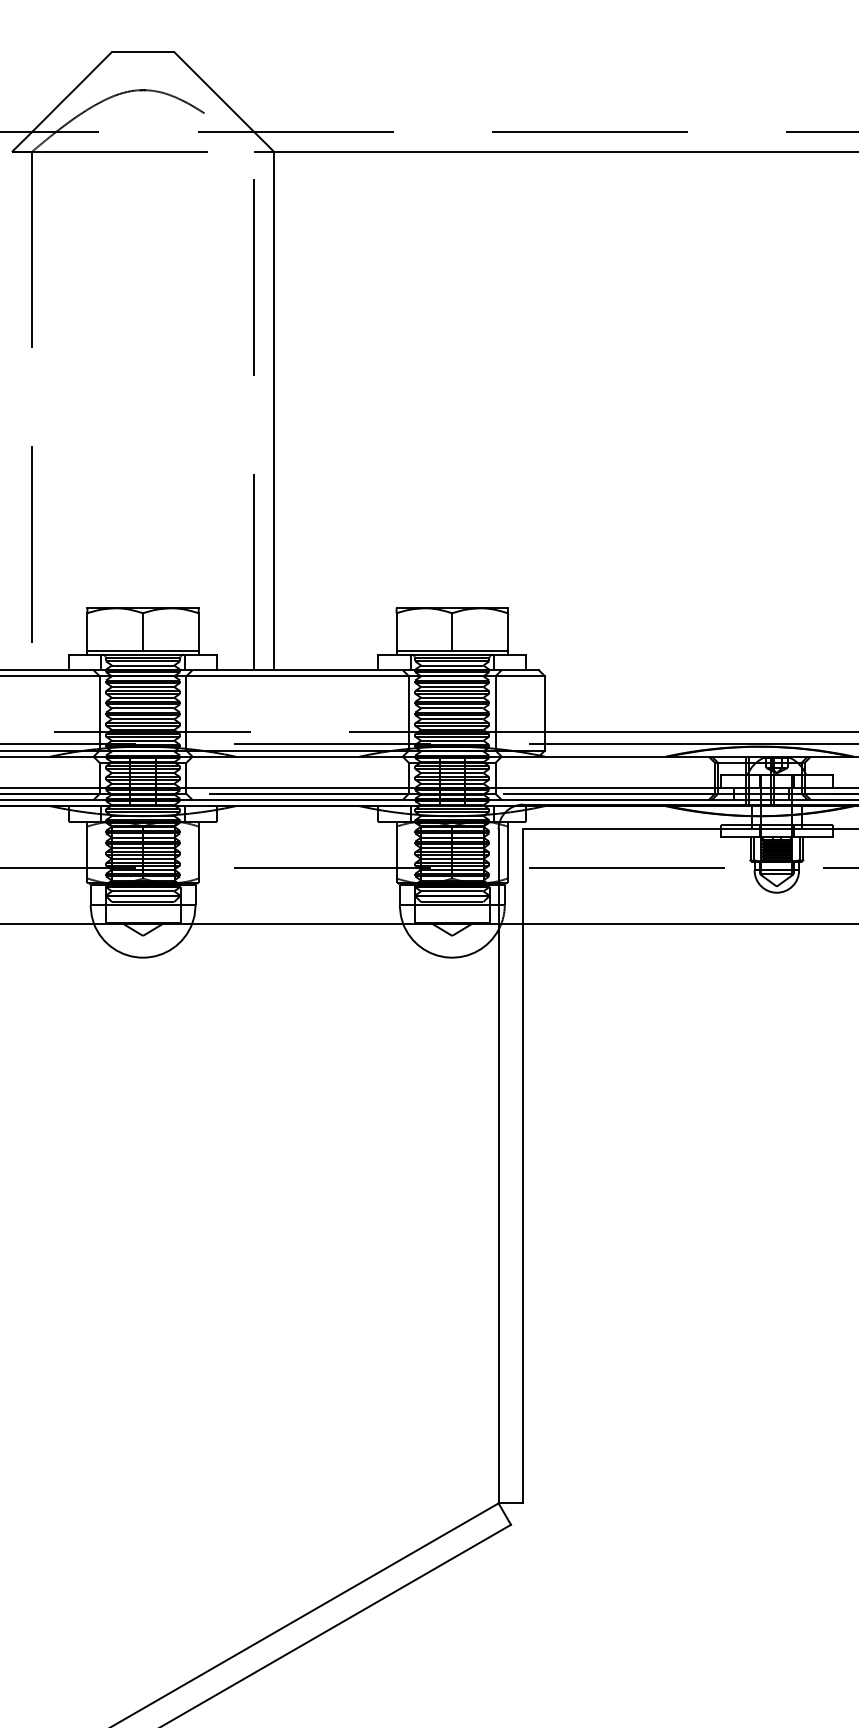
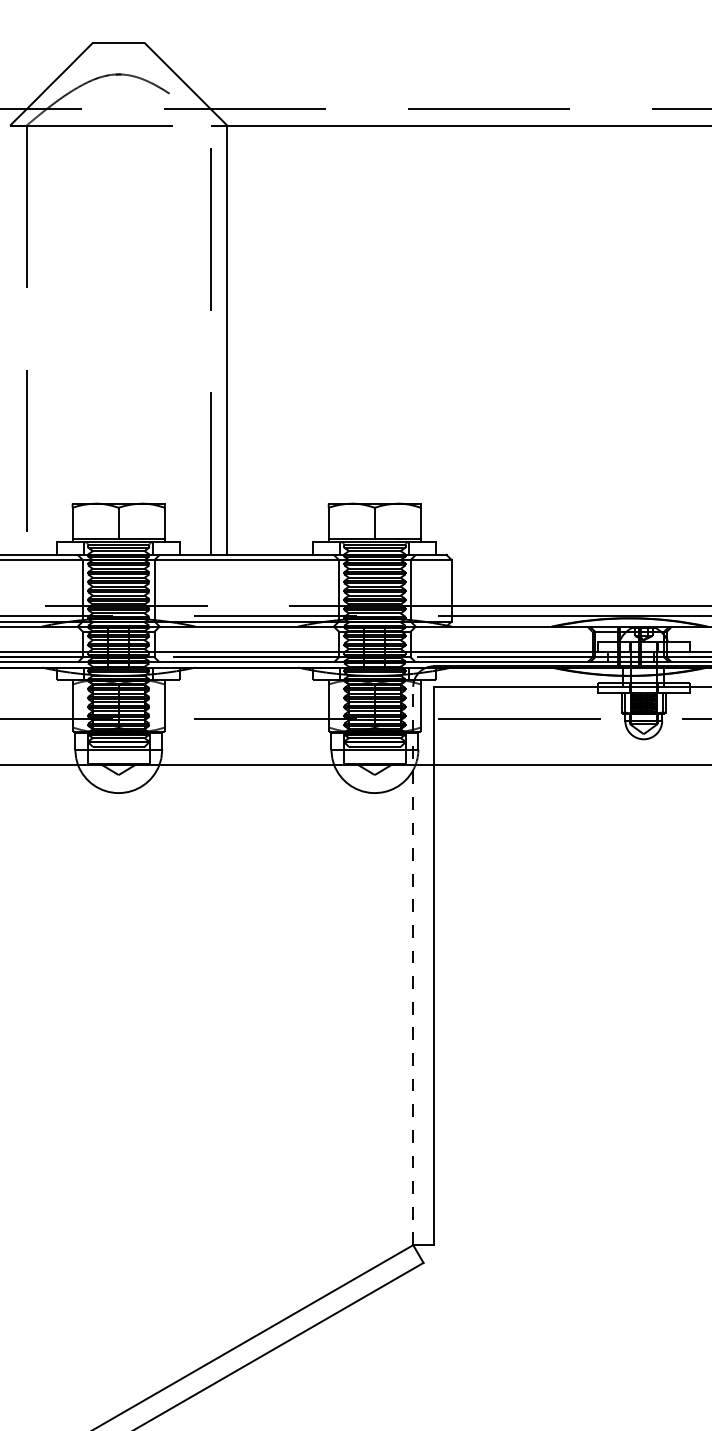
line: (498, 1166) -> (413, 966), solid -> dashed

